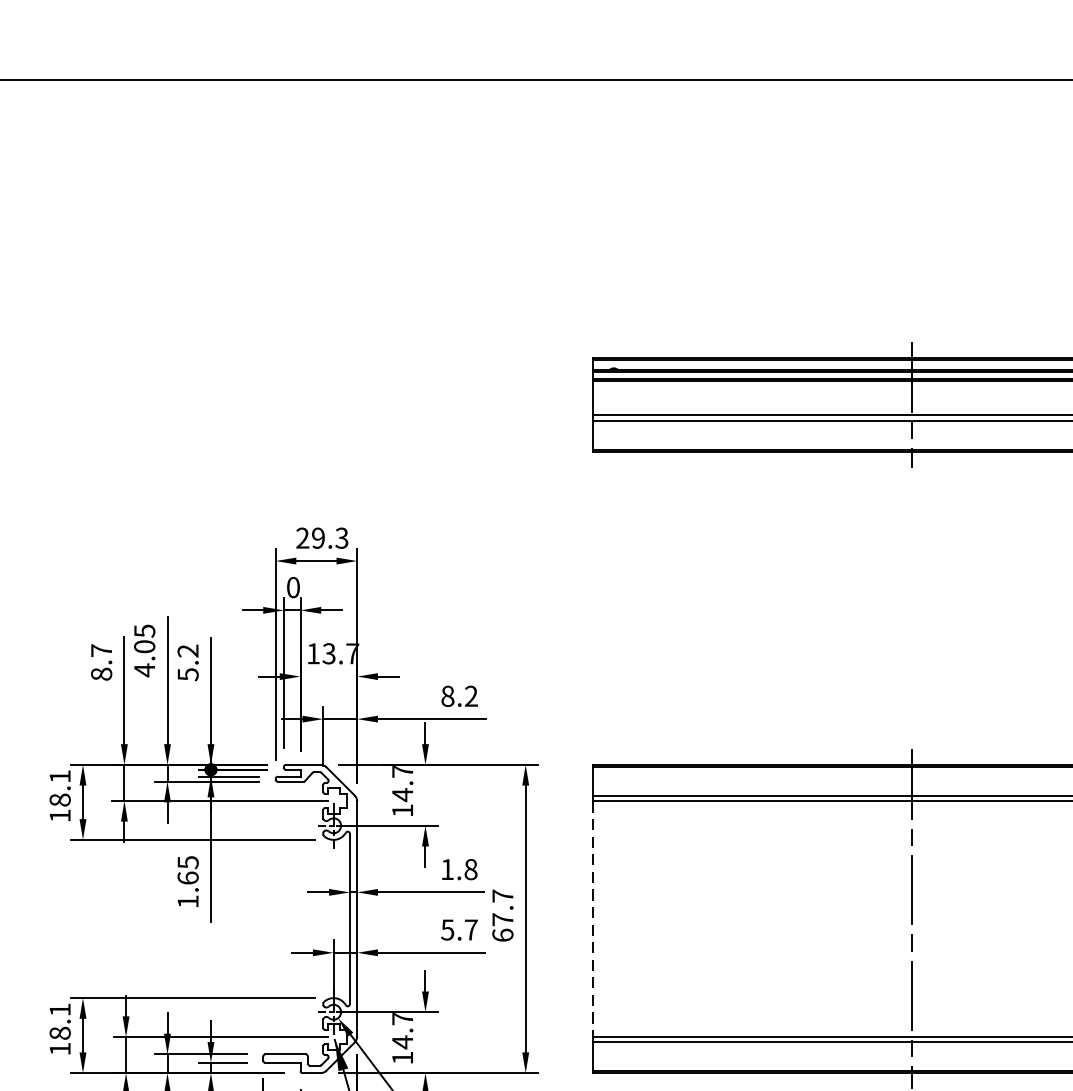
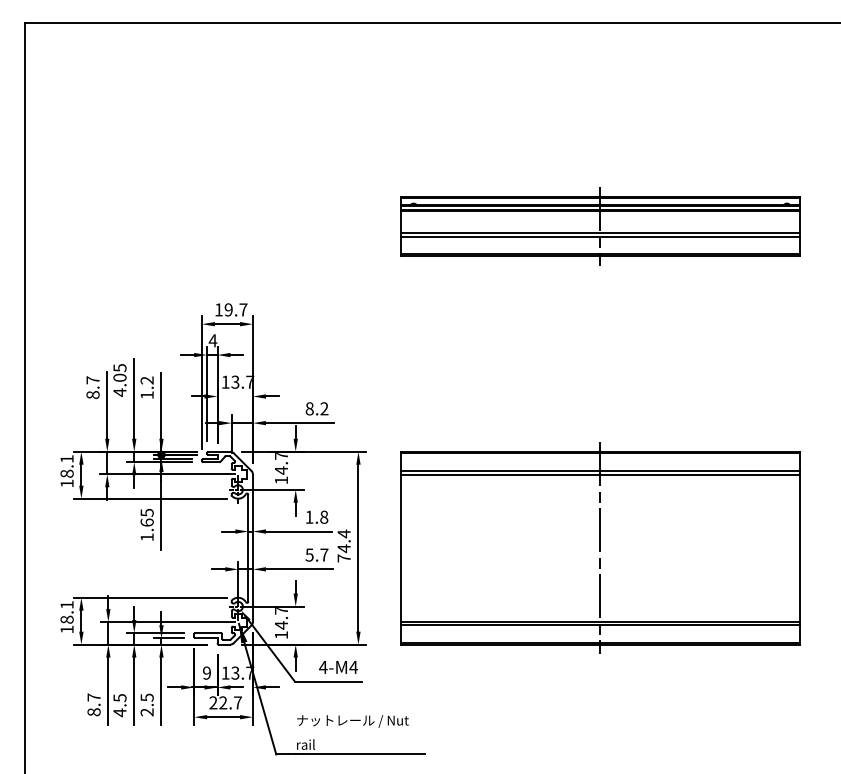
text: (322, 537) -> (231, 309), 29.3 -> 19.7
text: (292, 587) -> (212, 340), 0 -> 4
text: (187, 674) -> (146, 395), 5.2 -> 1.2
text: (501, 914) -> (343, 545), 67.7 -> 74.4
line: (592, 919) -> (400, 548), dashed -> solid

